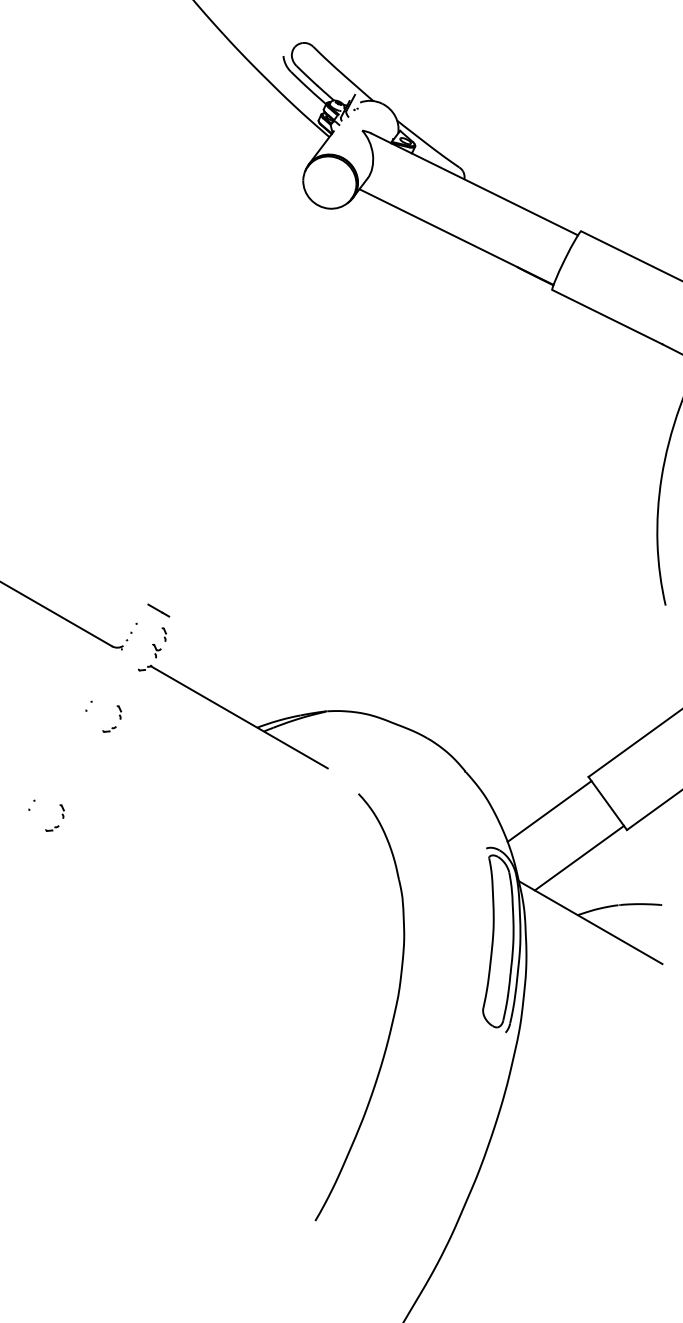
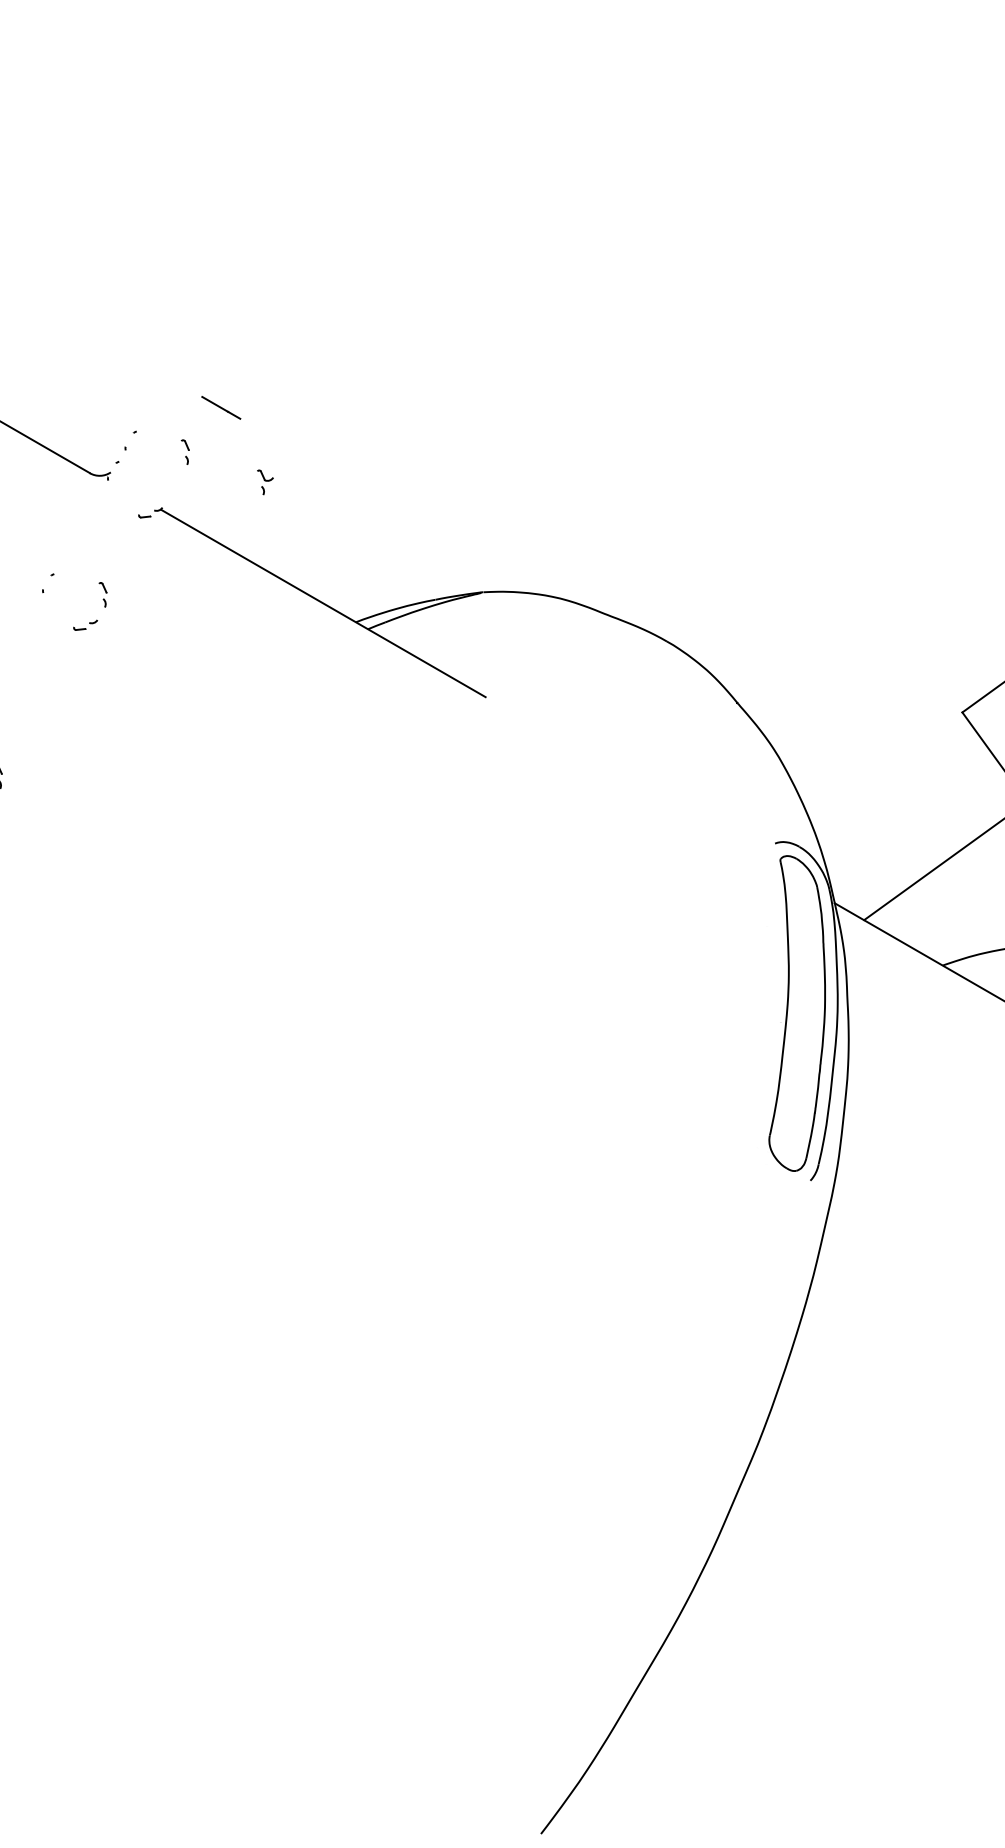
line: (158, 610) -> (220, 407), moved
part: (156, 650) -> (264, 480), moved
line: (549, 811) -> (890, 775), removed
part: (393, 1012) -> (605, 1143), removed

